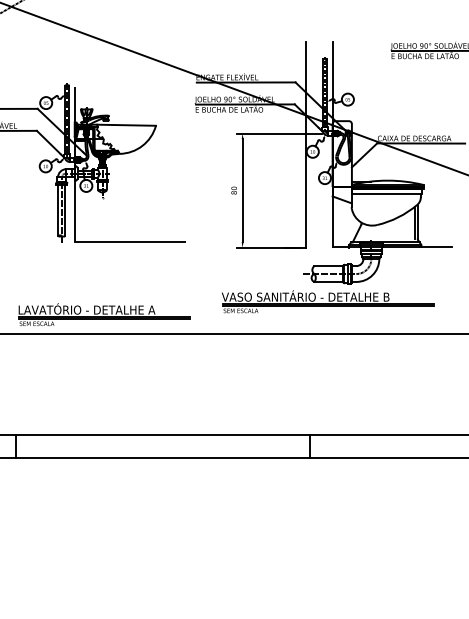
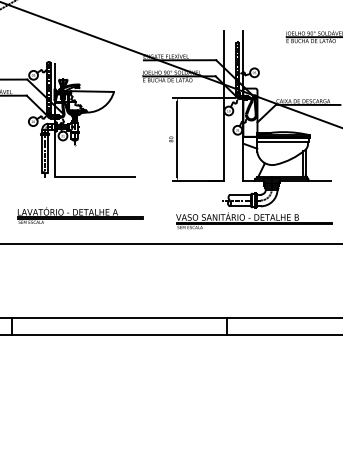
part: (328, 301) -> (254, 220), moved
part: (104, 314) -> (80, 215), moved

